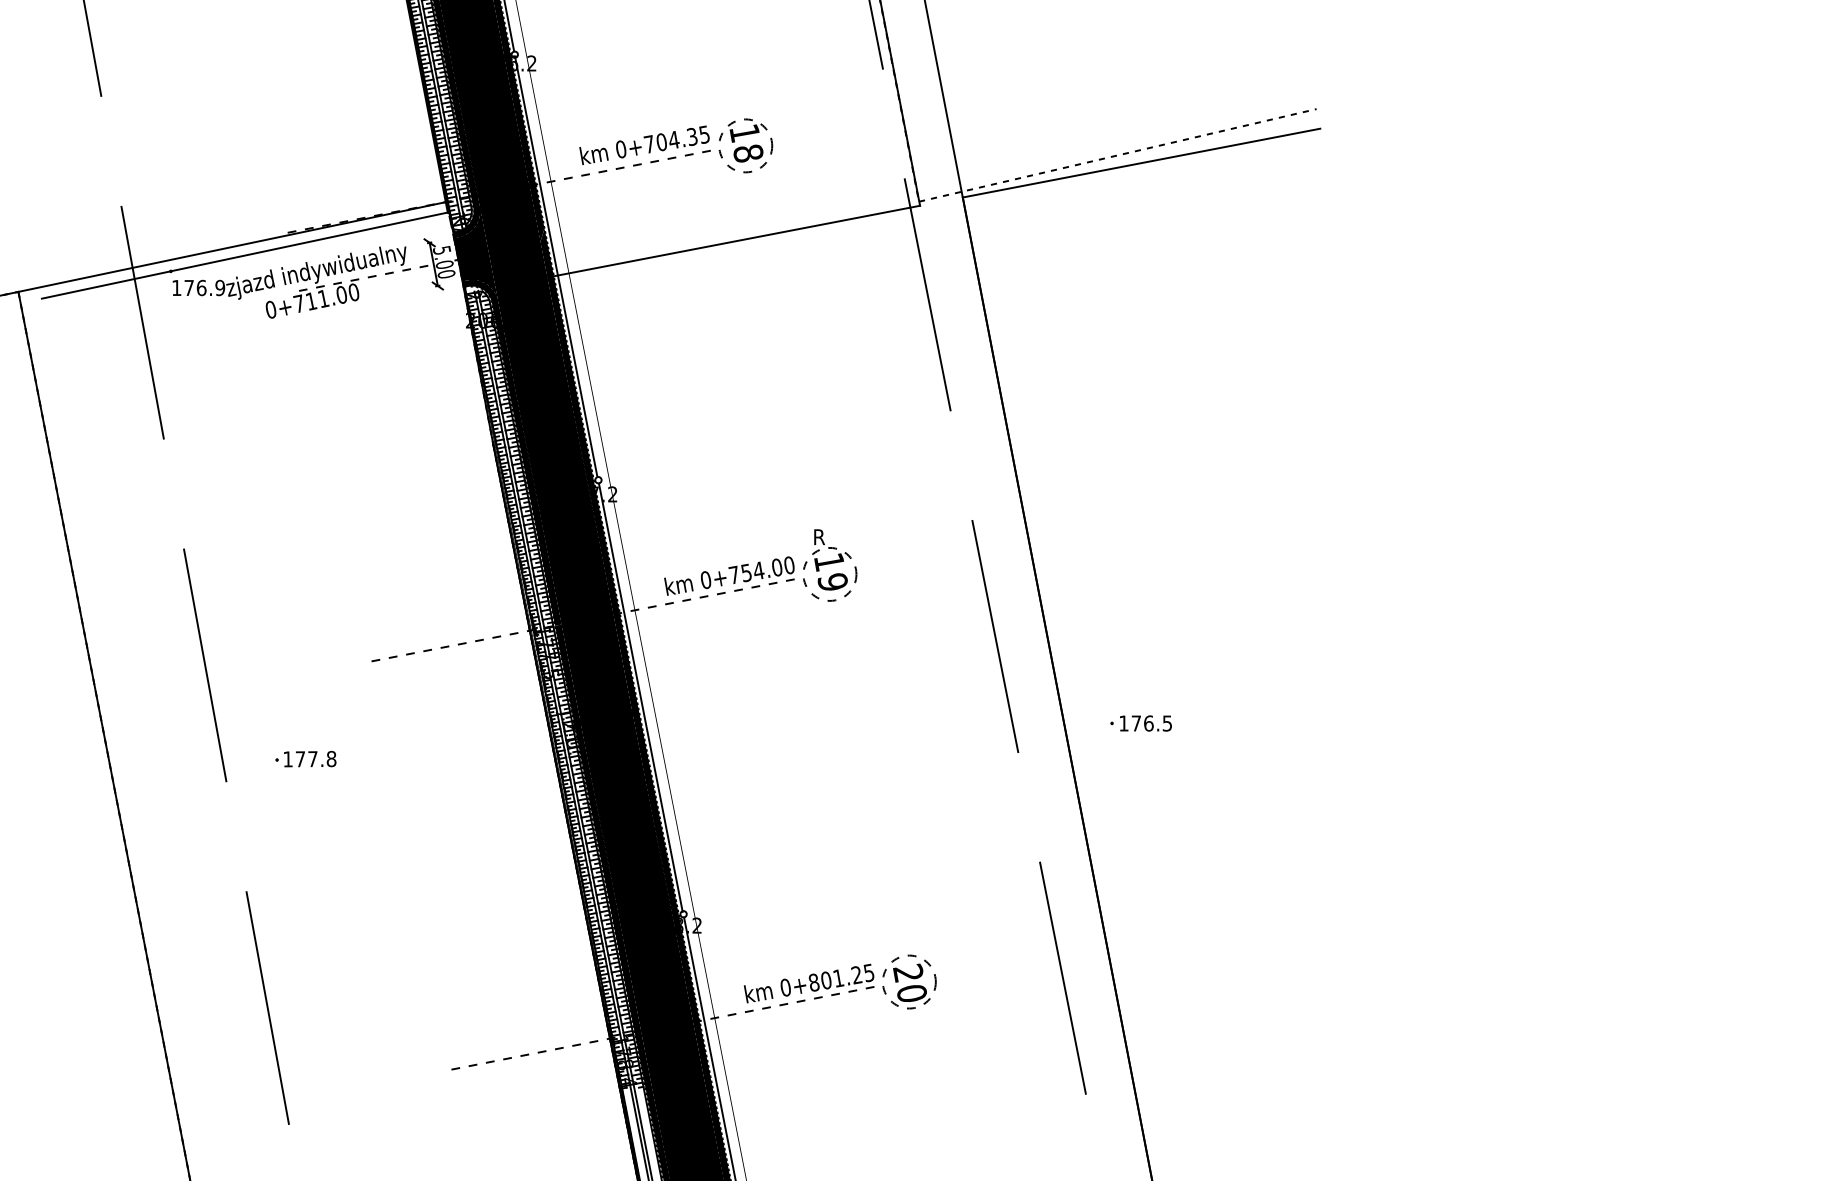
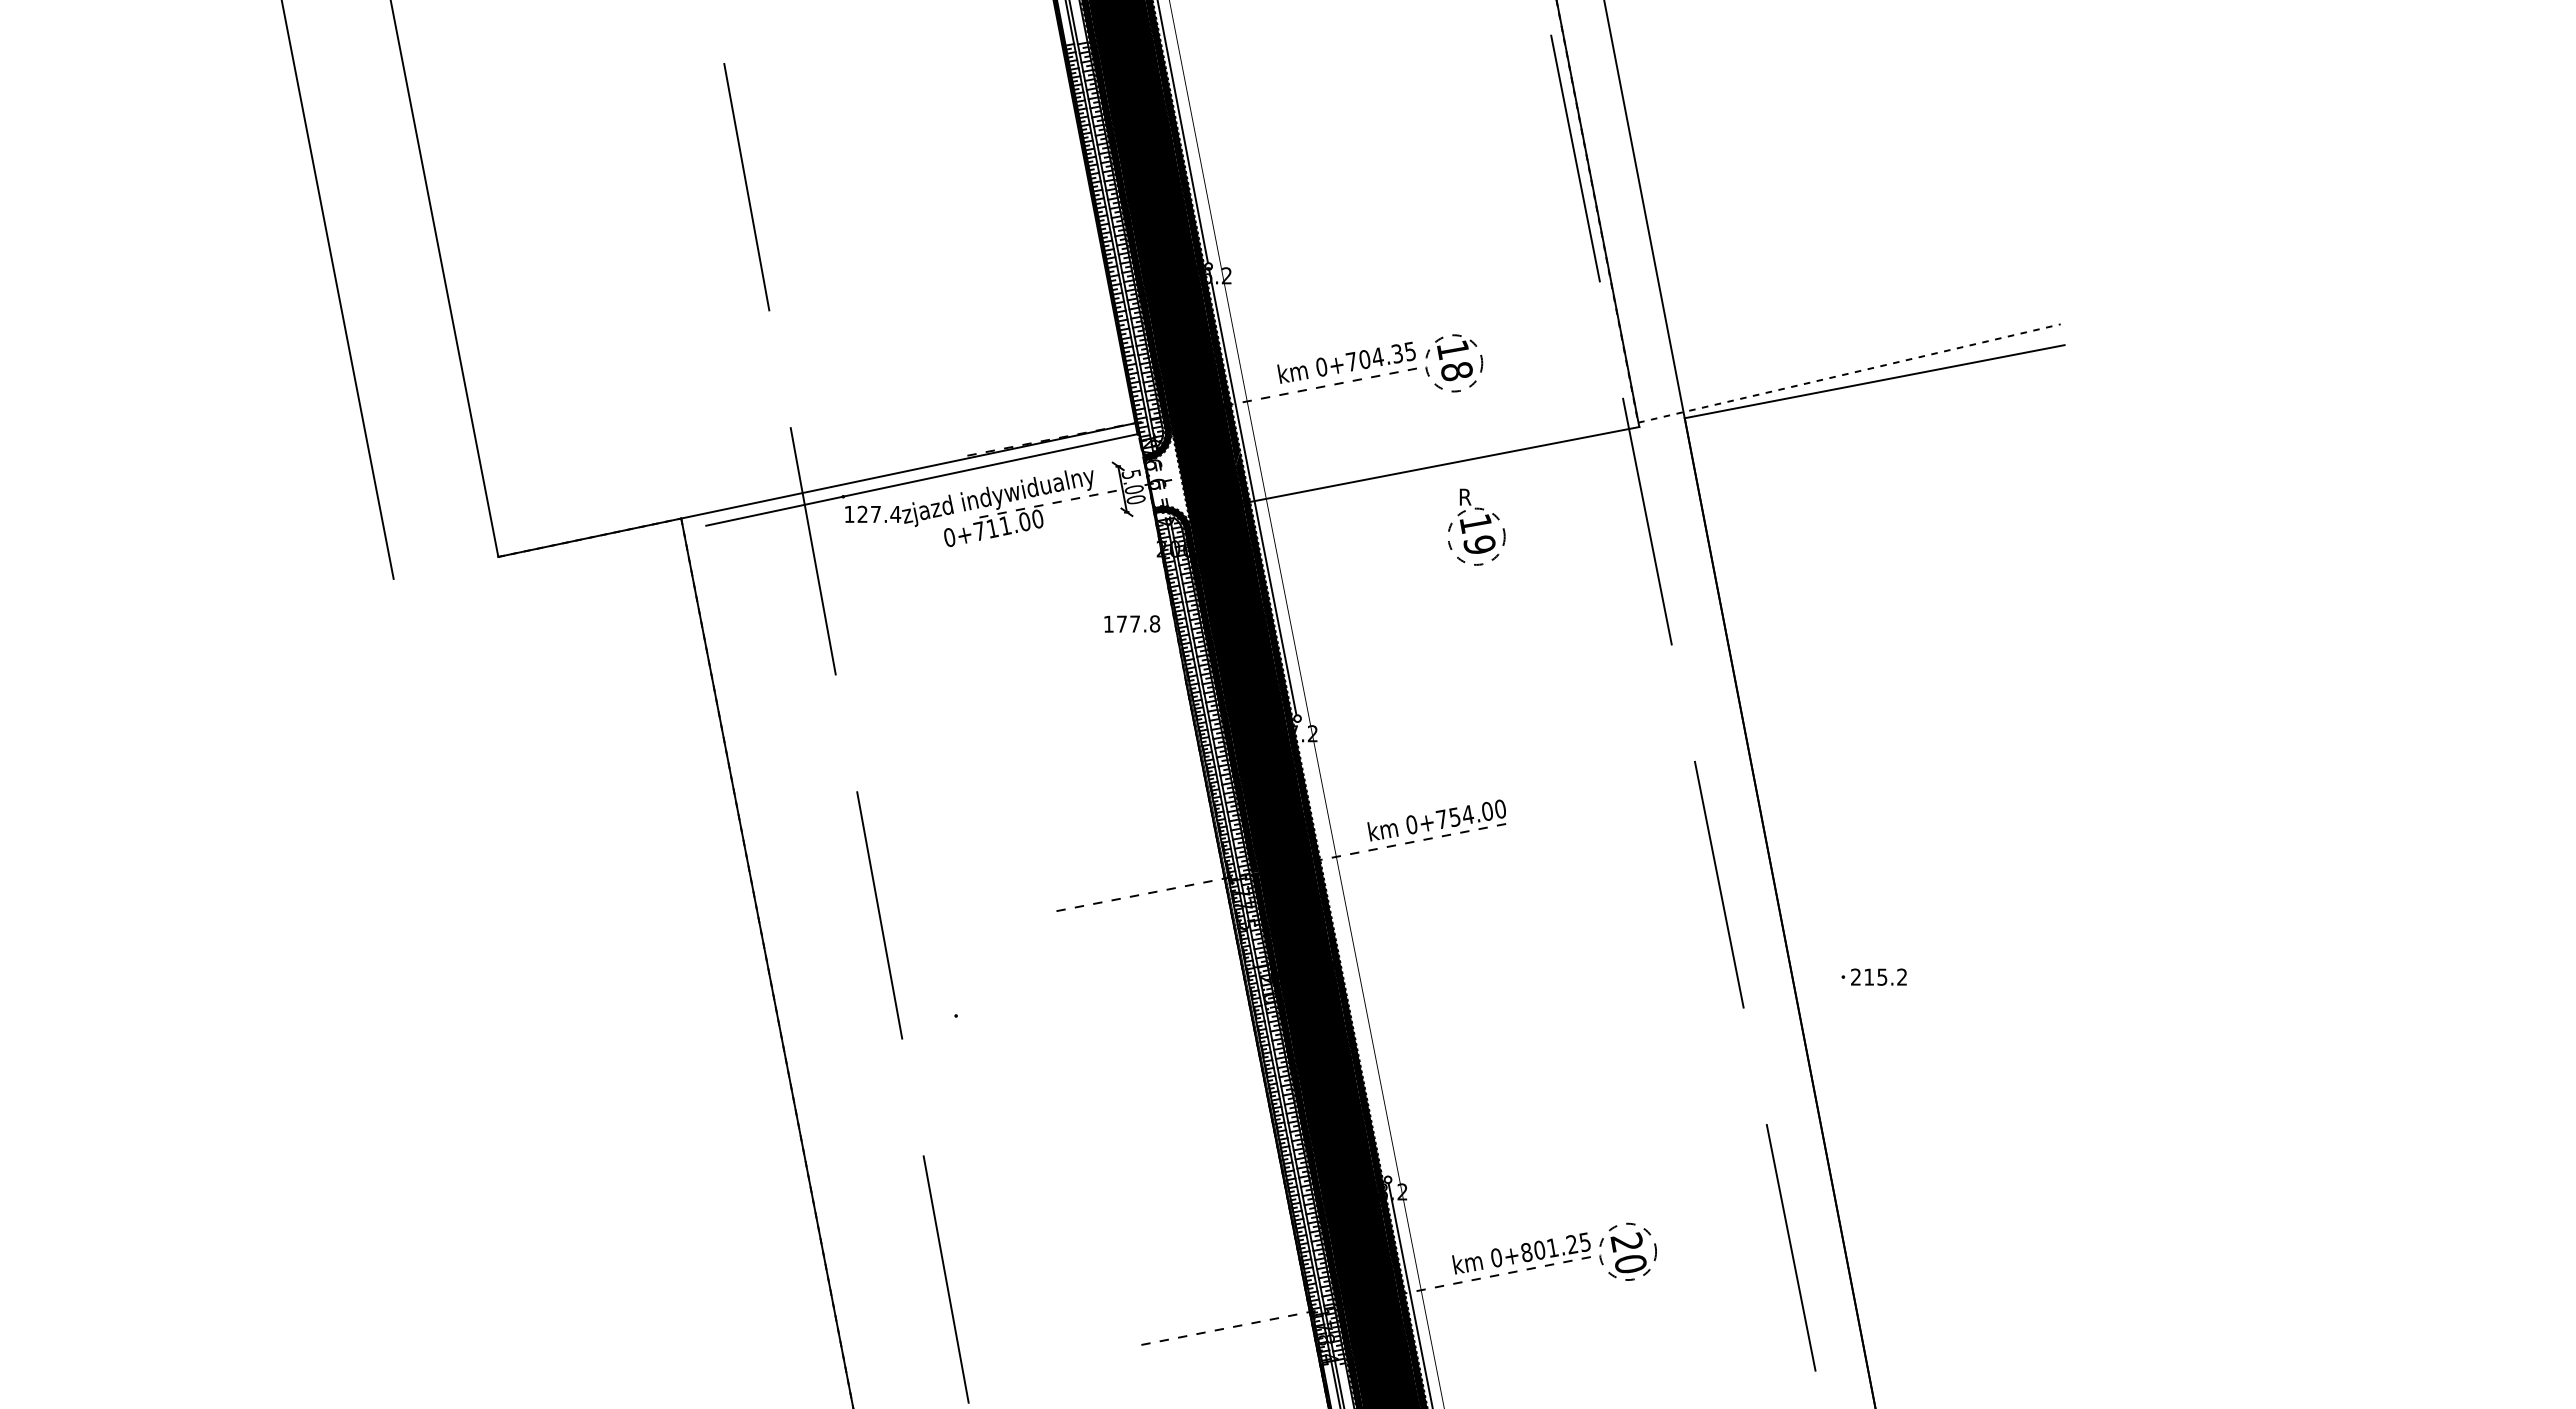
fill: (476, 253) -> (1167, 477), removed
text: (204, 288) -> (879, 514), 176.9 -> 127.4
part: (829, 564) -> (1476, 526), moved
line: (640, 697) -> (1342, 949), removed
text: (1145, 722) -> (1878, 976), 176.5 -> 215.2
text: (310, 758) -> (1132, 623), moved

